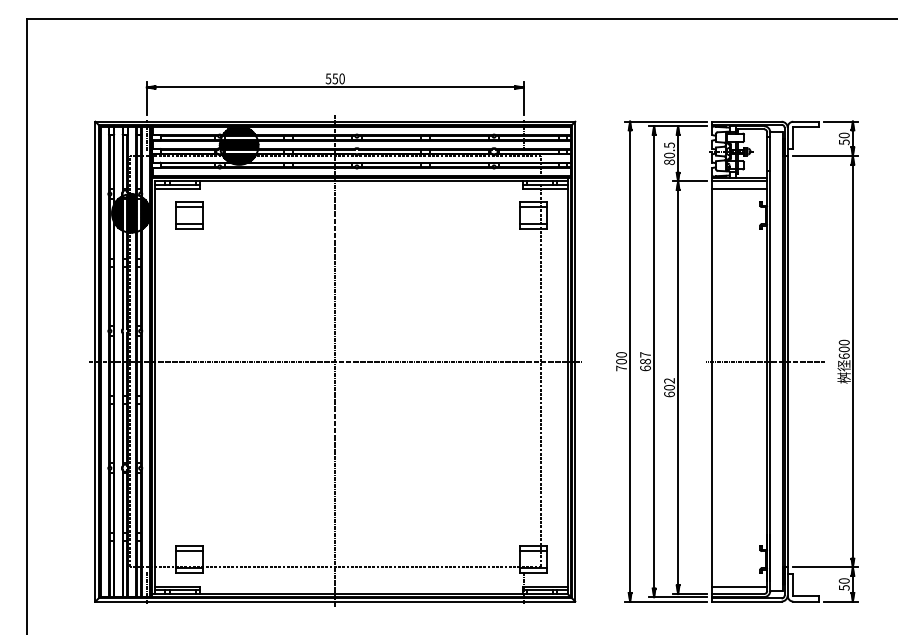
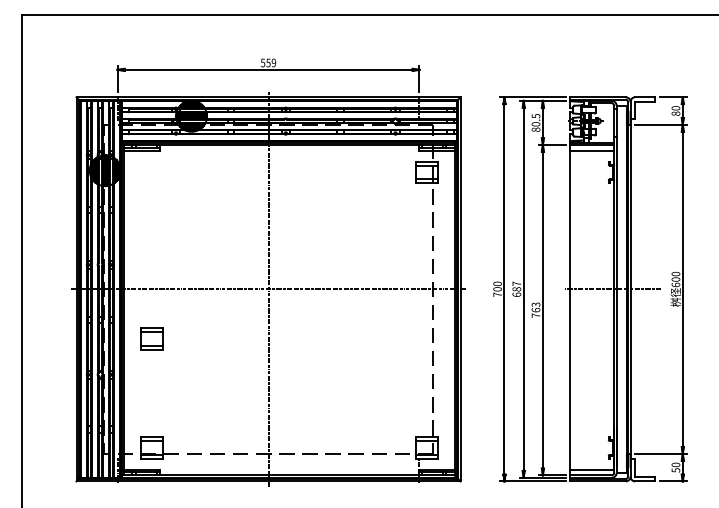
text: (341, 78) -> (273, 62), 550 -> 559
text: (843, 142) -> (675, 113), 50 -> 80
part: (189, 215) -> (151, 338), moved
text: (669, 387) -> (536, 310), 602 -> 763

